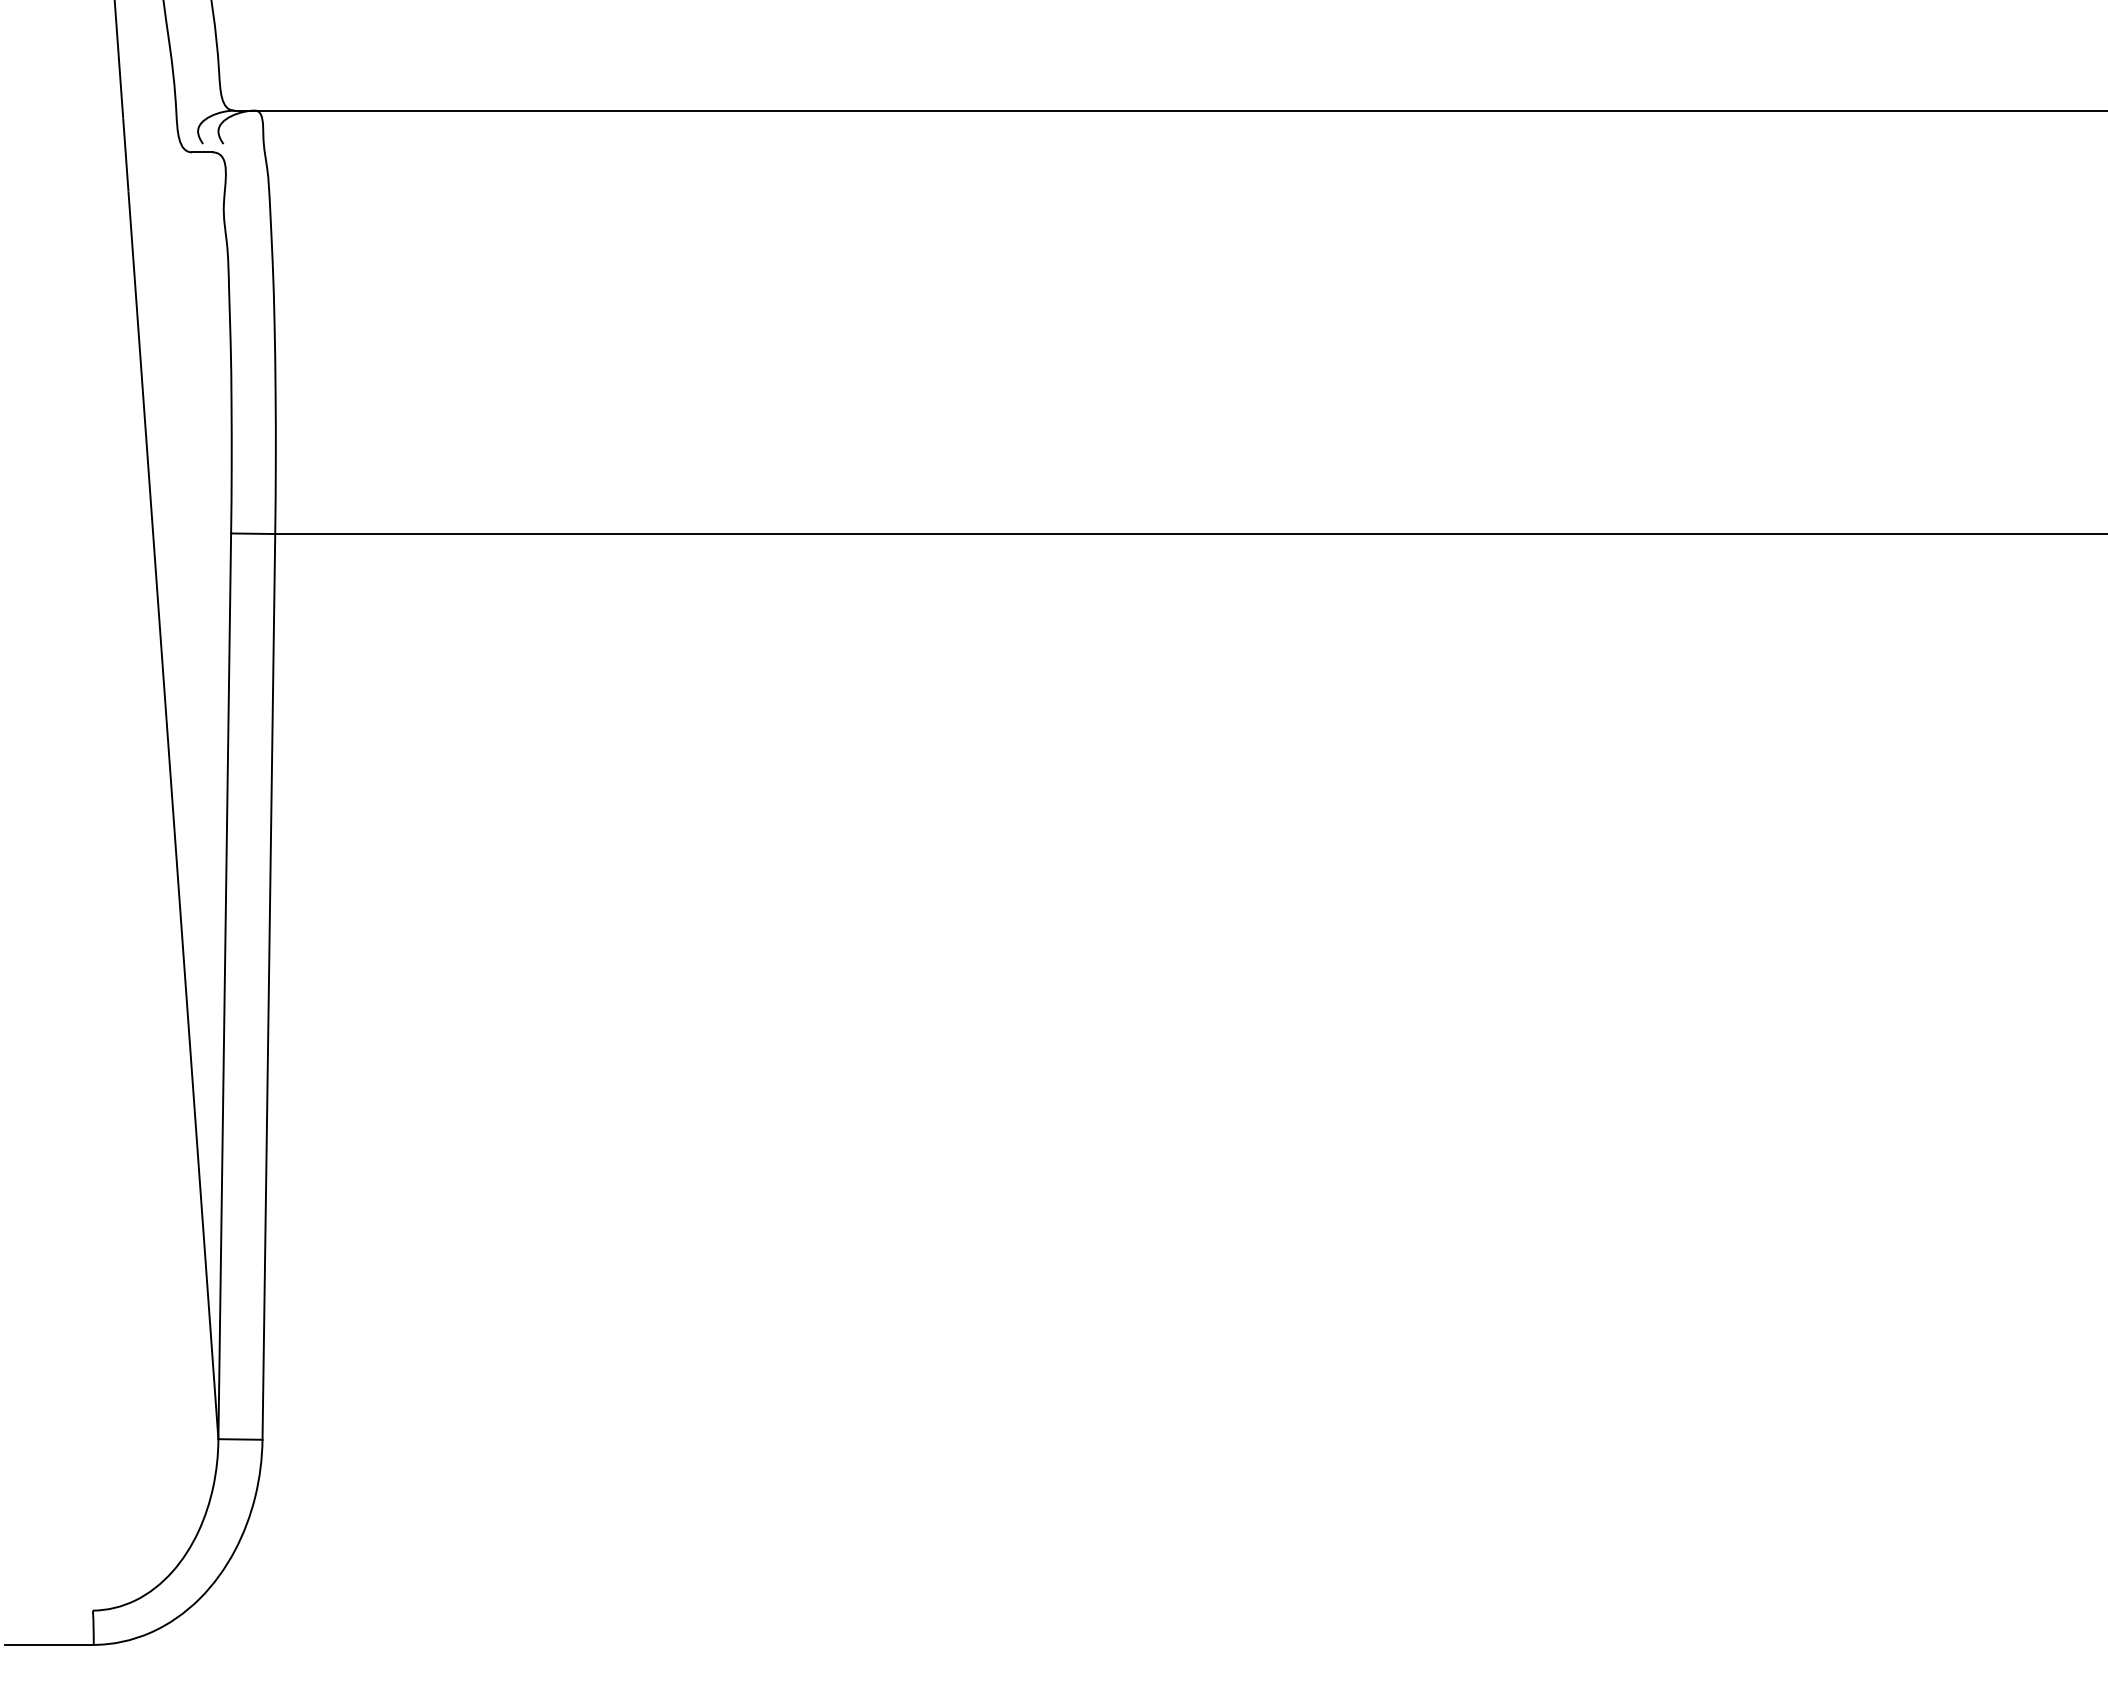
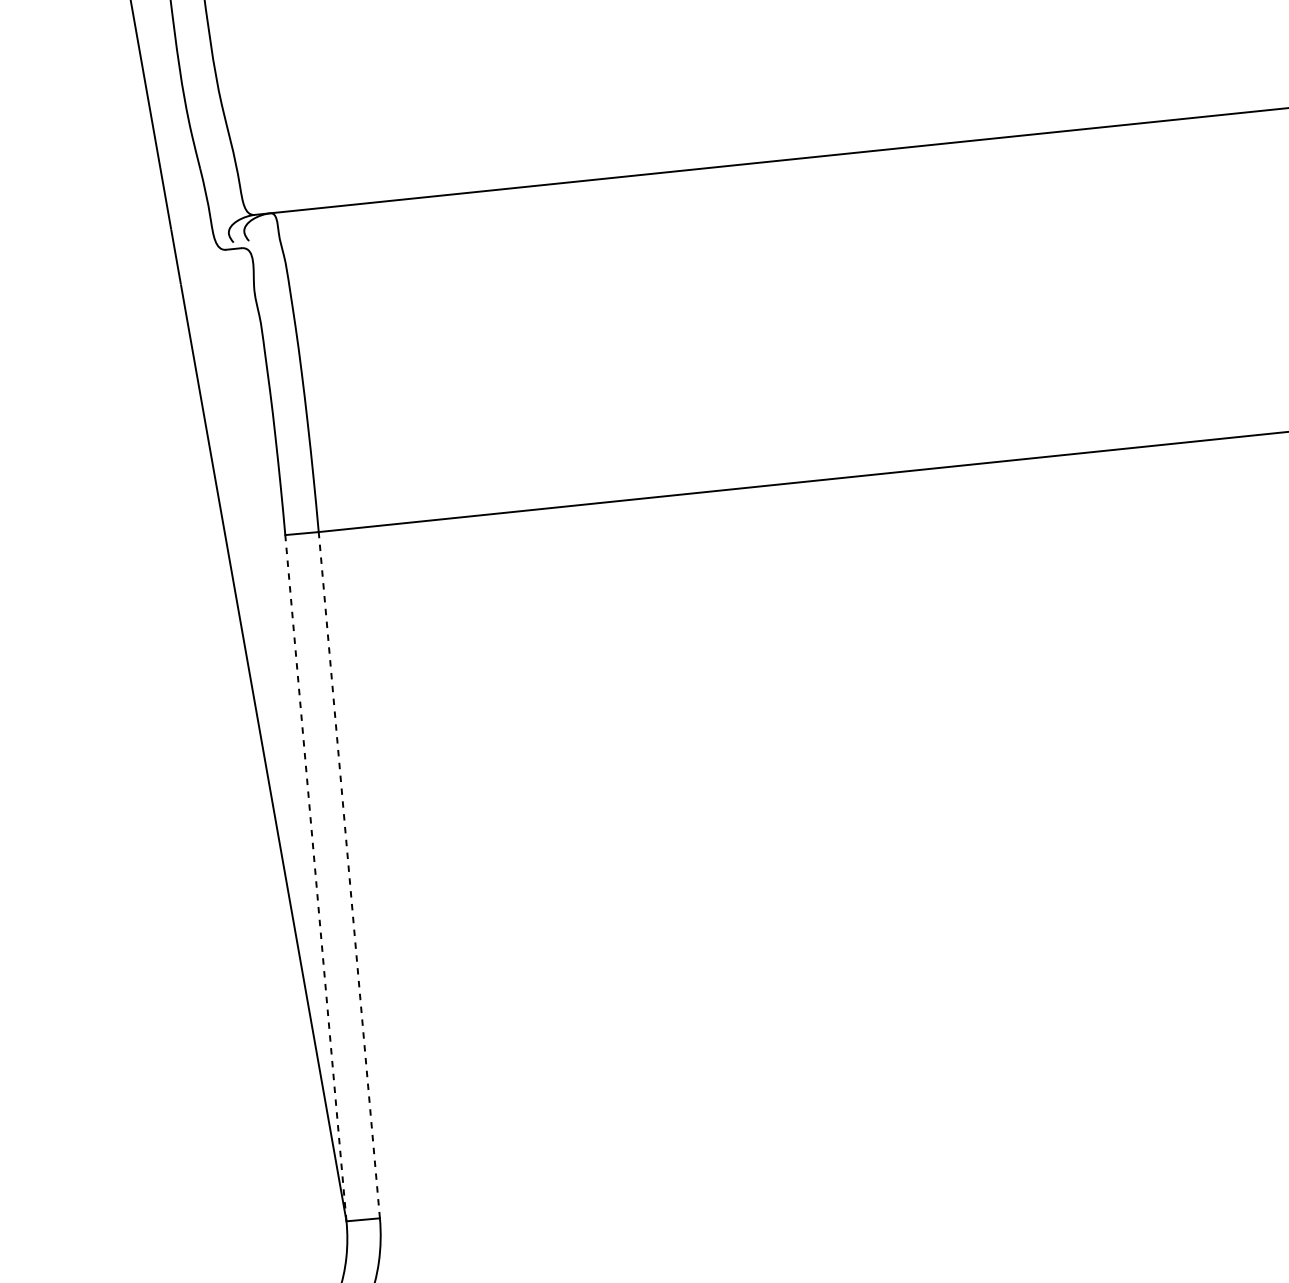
line: (224, 986) -> (315, 878), solid -> dashed
line: (268, 986) -> (349, 874), solid -> dashed

